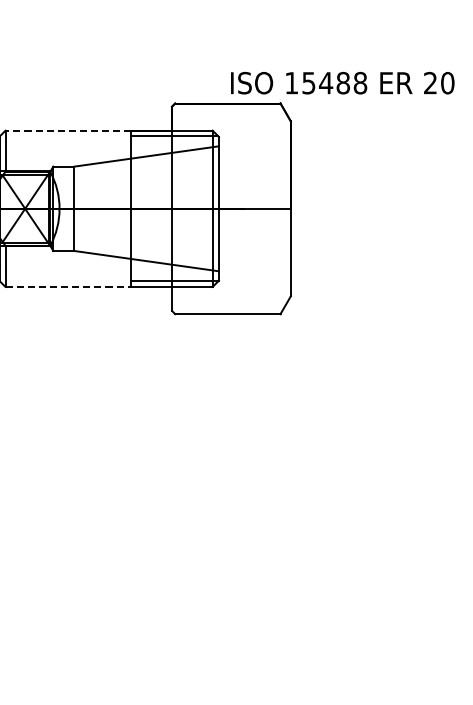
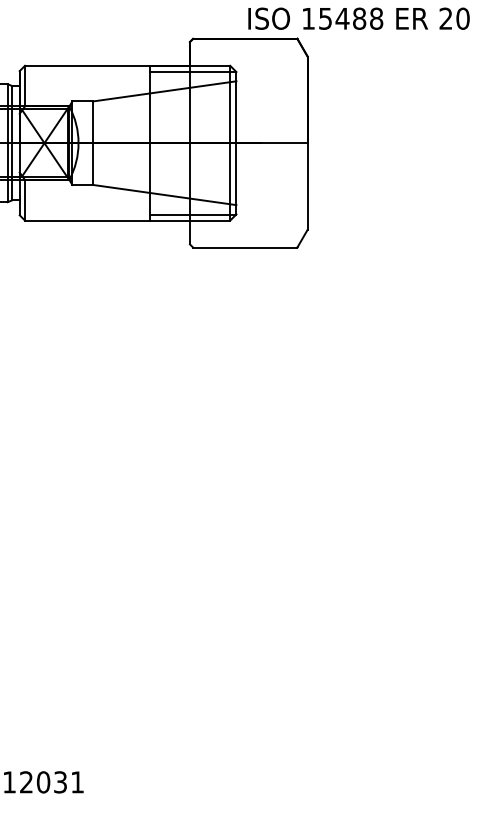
line: (67, 130) -> (86, 65), dashed -> solid
line: (68, 286) -> (87, 220), dashed -> solid

